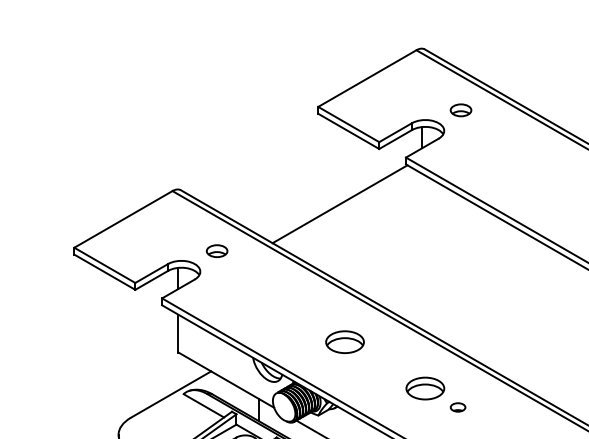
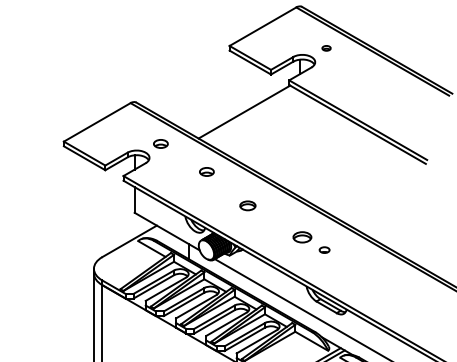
part: (460, 110) -> (326, 48), size x0.6
part: (284, 291) -> (206, 171), added
part: (344, 341) -> (247, 205), size x0.6
part: (425, 388) -> (302, 237), size x0.7

